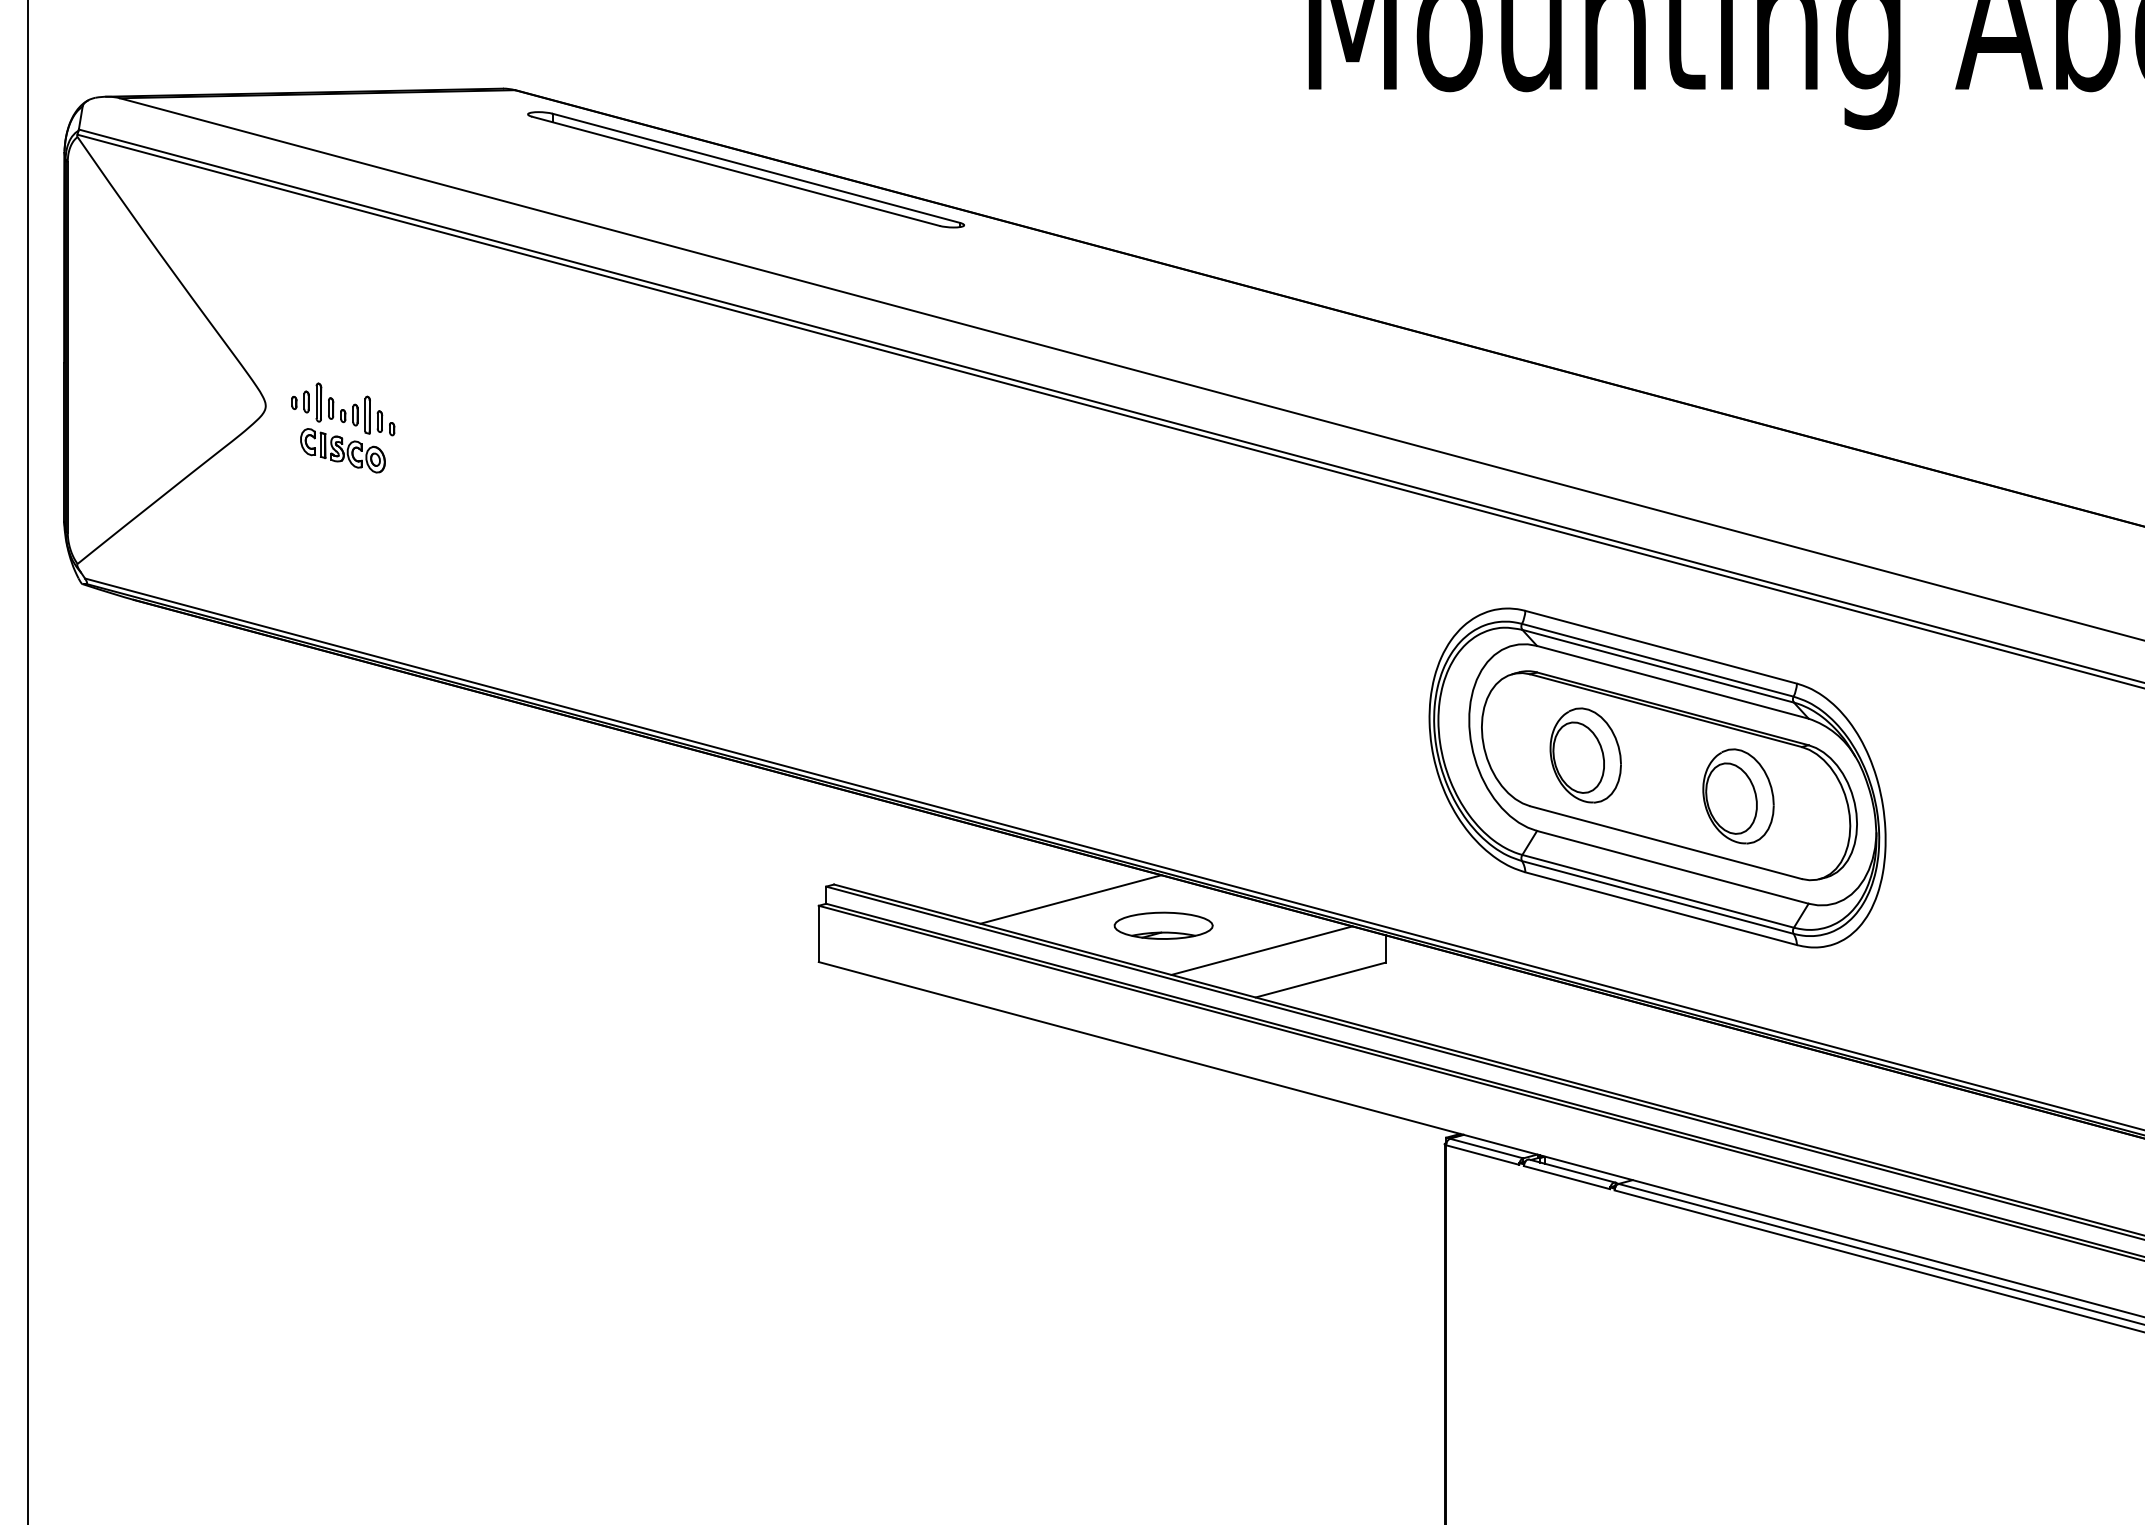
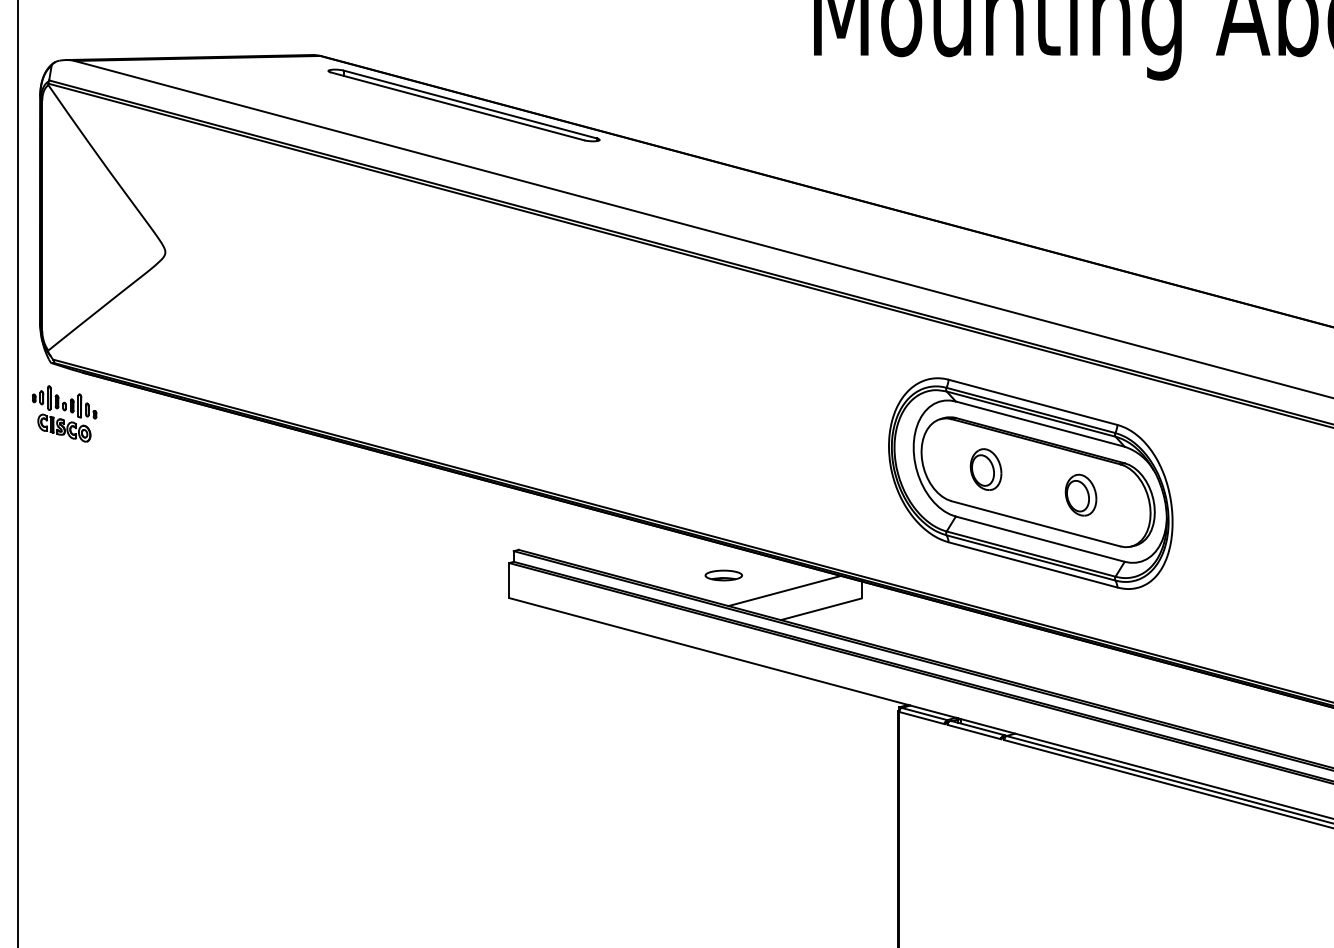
part: (343, 427) -> (64, 413), moved
part: (1584, 755) -> (985, 469), size x0.7
part: (1737, 797) -> (1080, 495), size x0.7
line: (1070, 900) -> (665, 559), removed
part: (1163, 925) -> (723, 575), size x0.6

